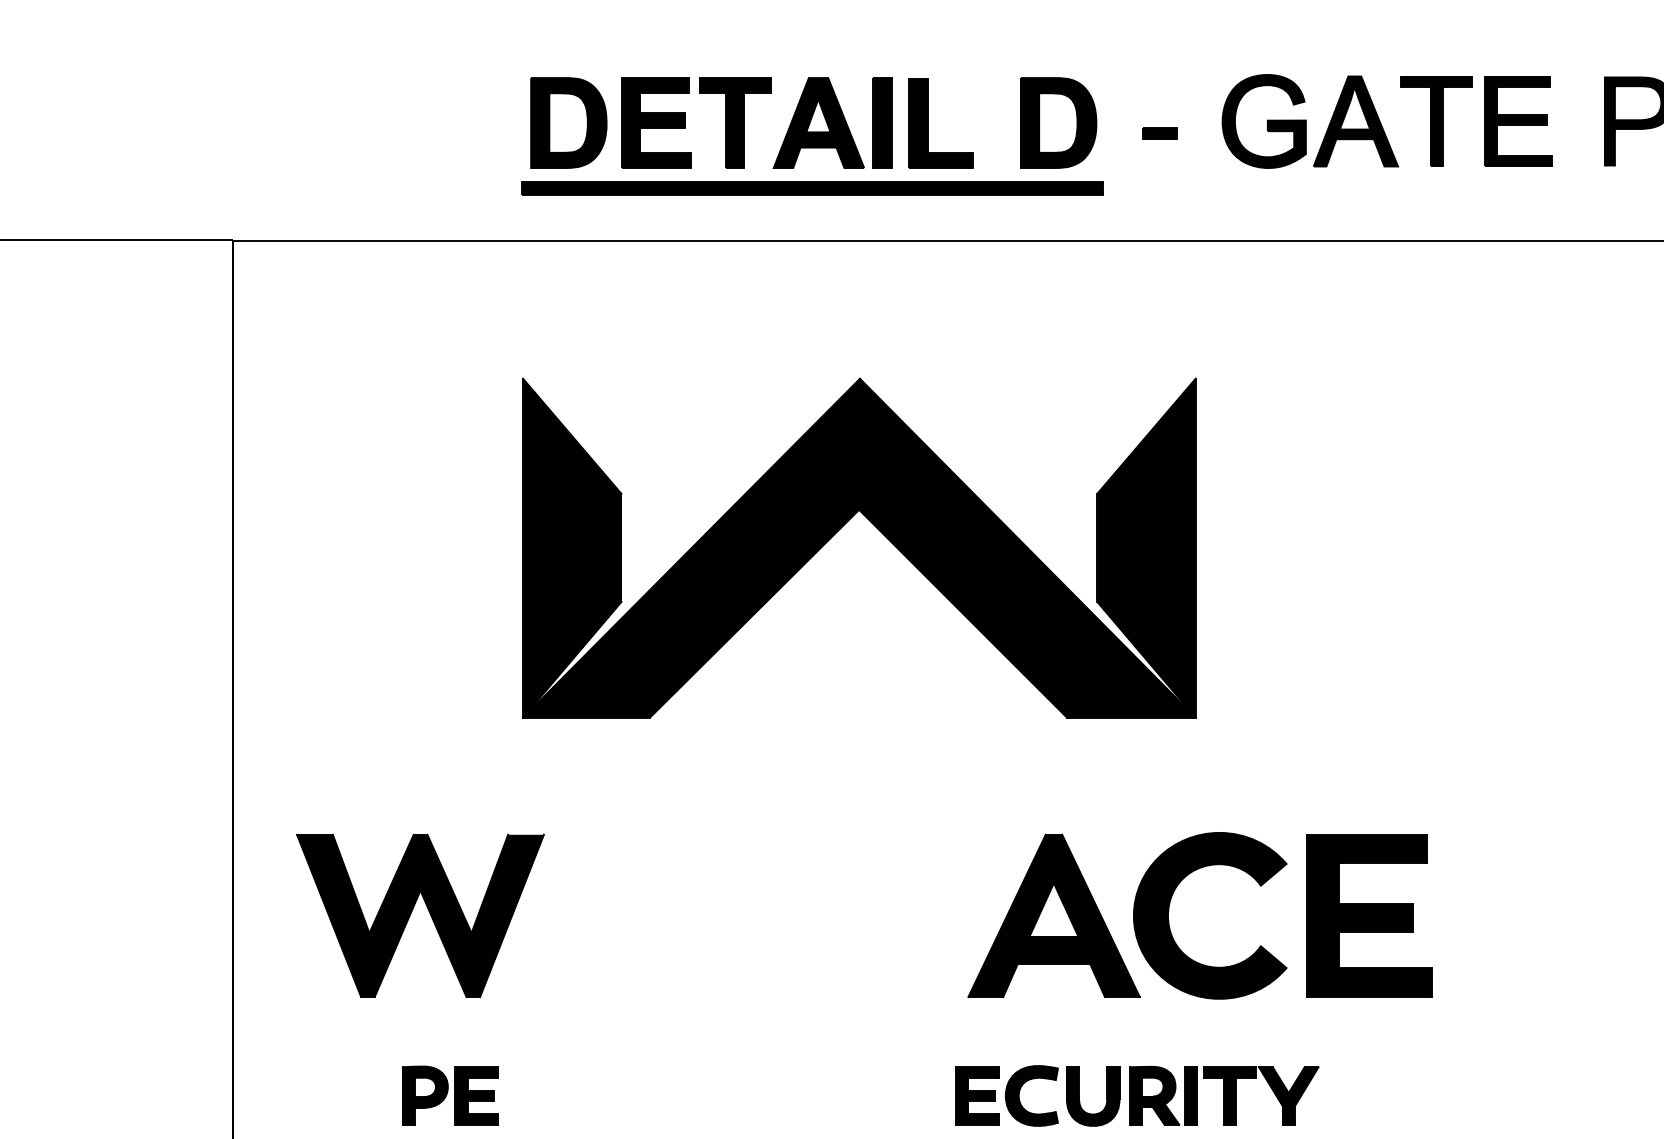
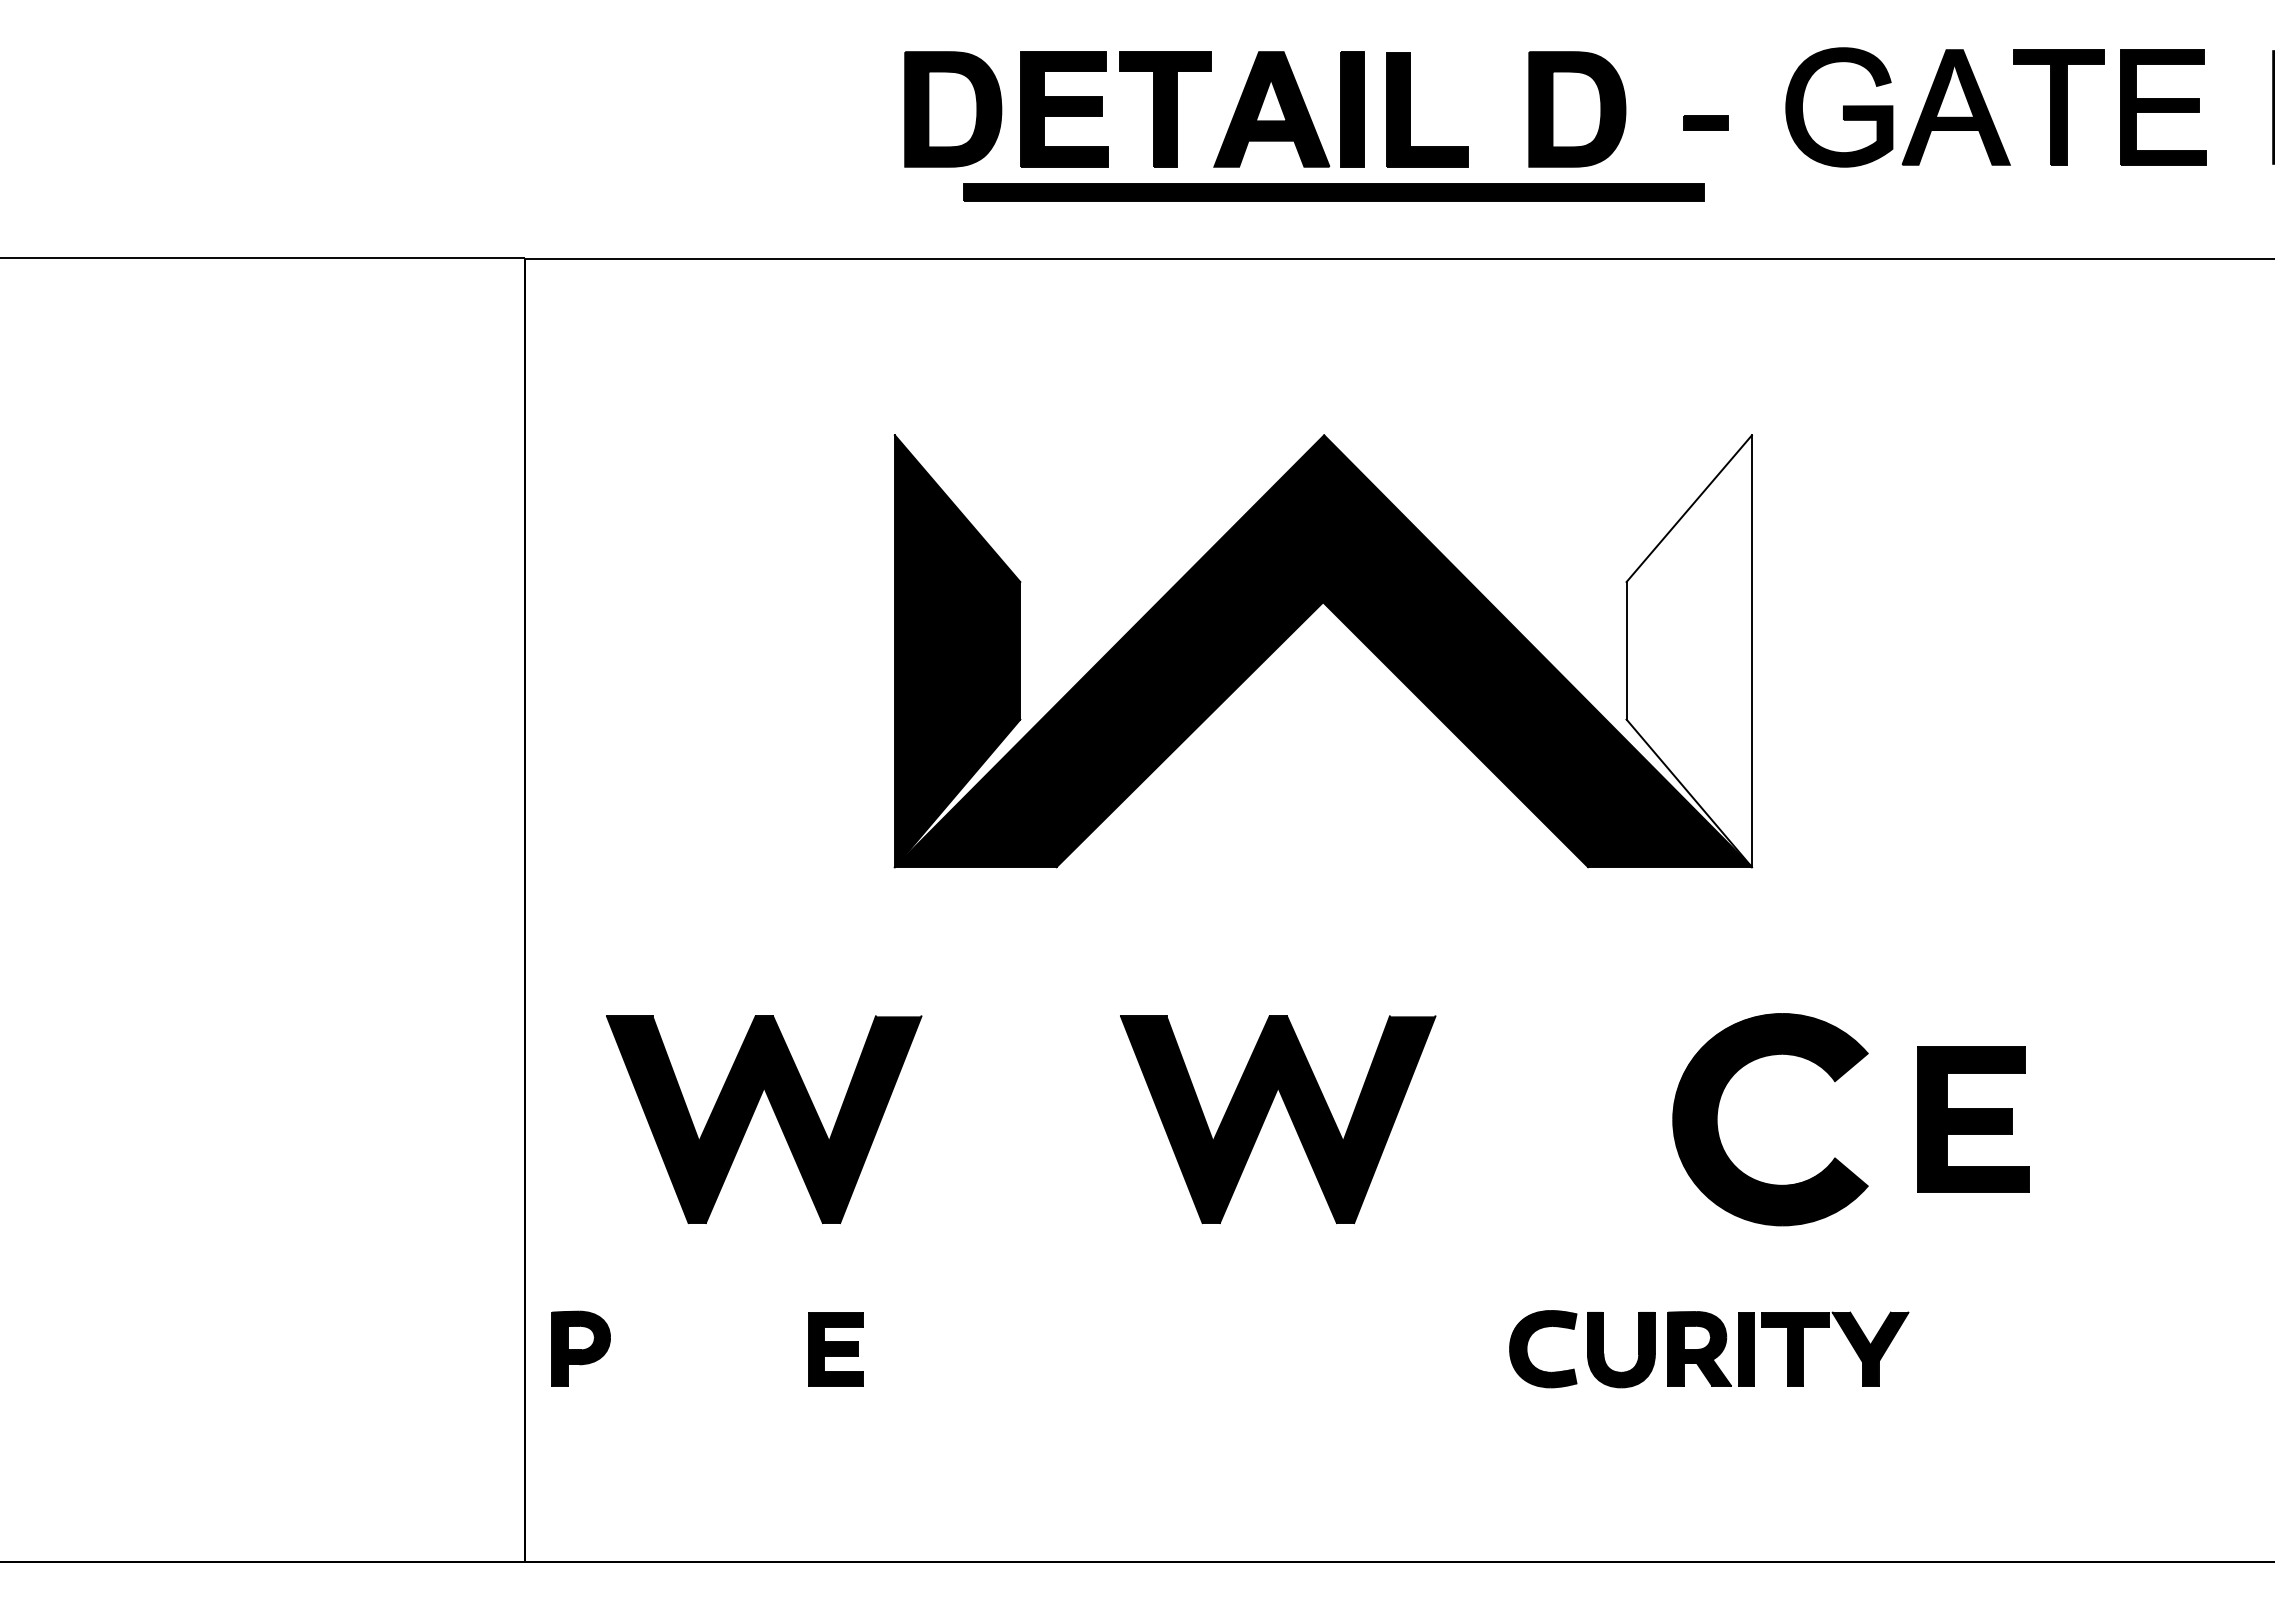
part: (812, 188) -> (1333, 192), moved
fill: (1145, 548) -> (1688, 651), removed
part: (832, 913) -> (1289, 1116), added
part: (1054, 915) -> (1571, 1119), removed
part: (1369, 915) -> (1973, 1119), size x0.7
part: (424, 1095) -> (580, 1348), moved
part: (977, 1096) -> (1473, 1349), removed

